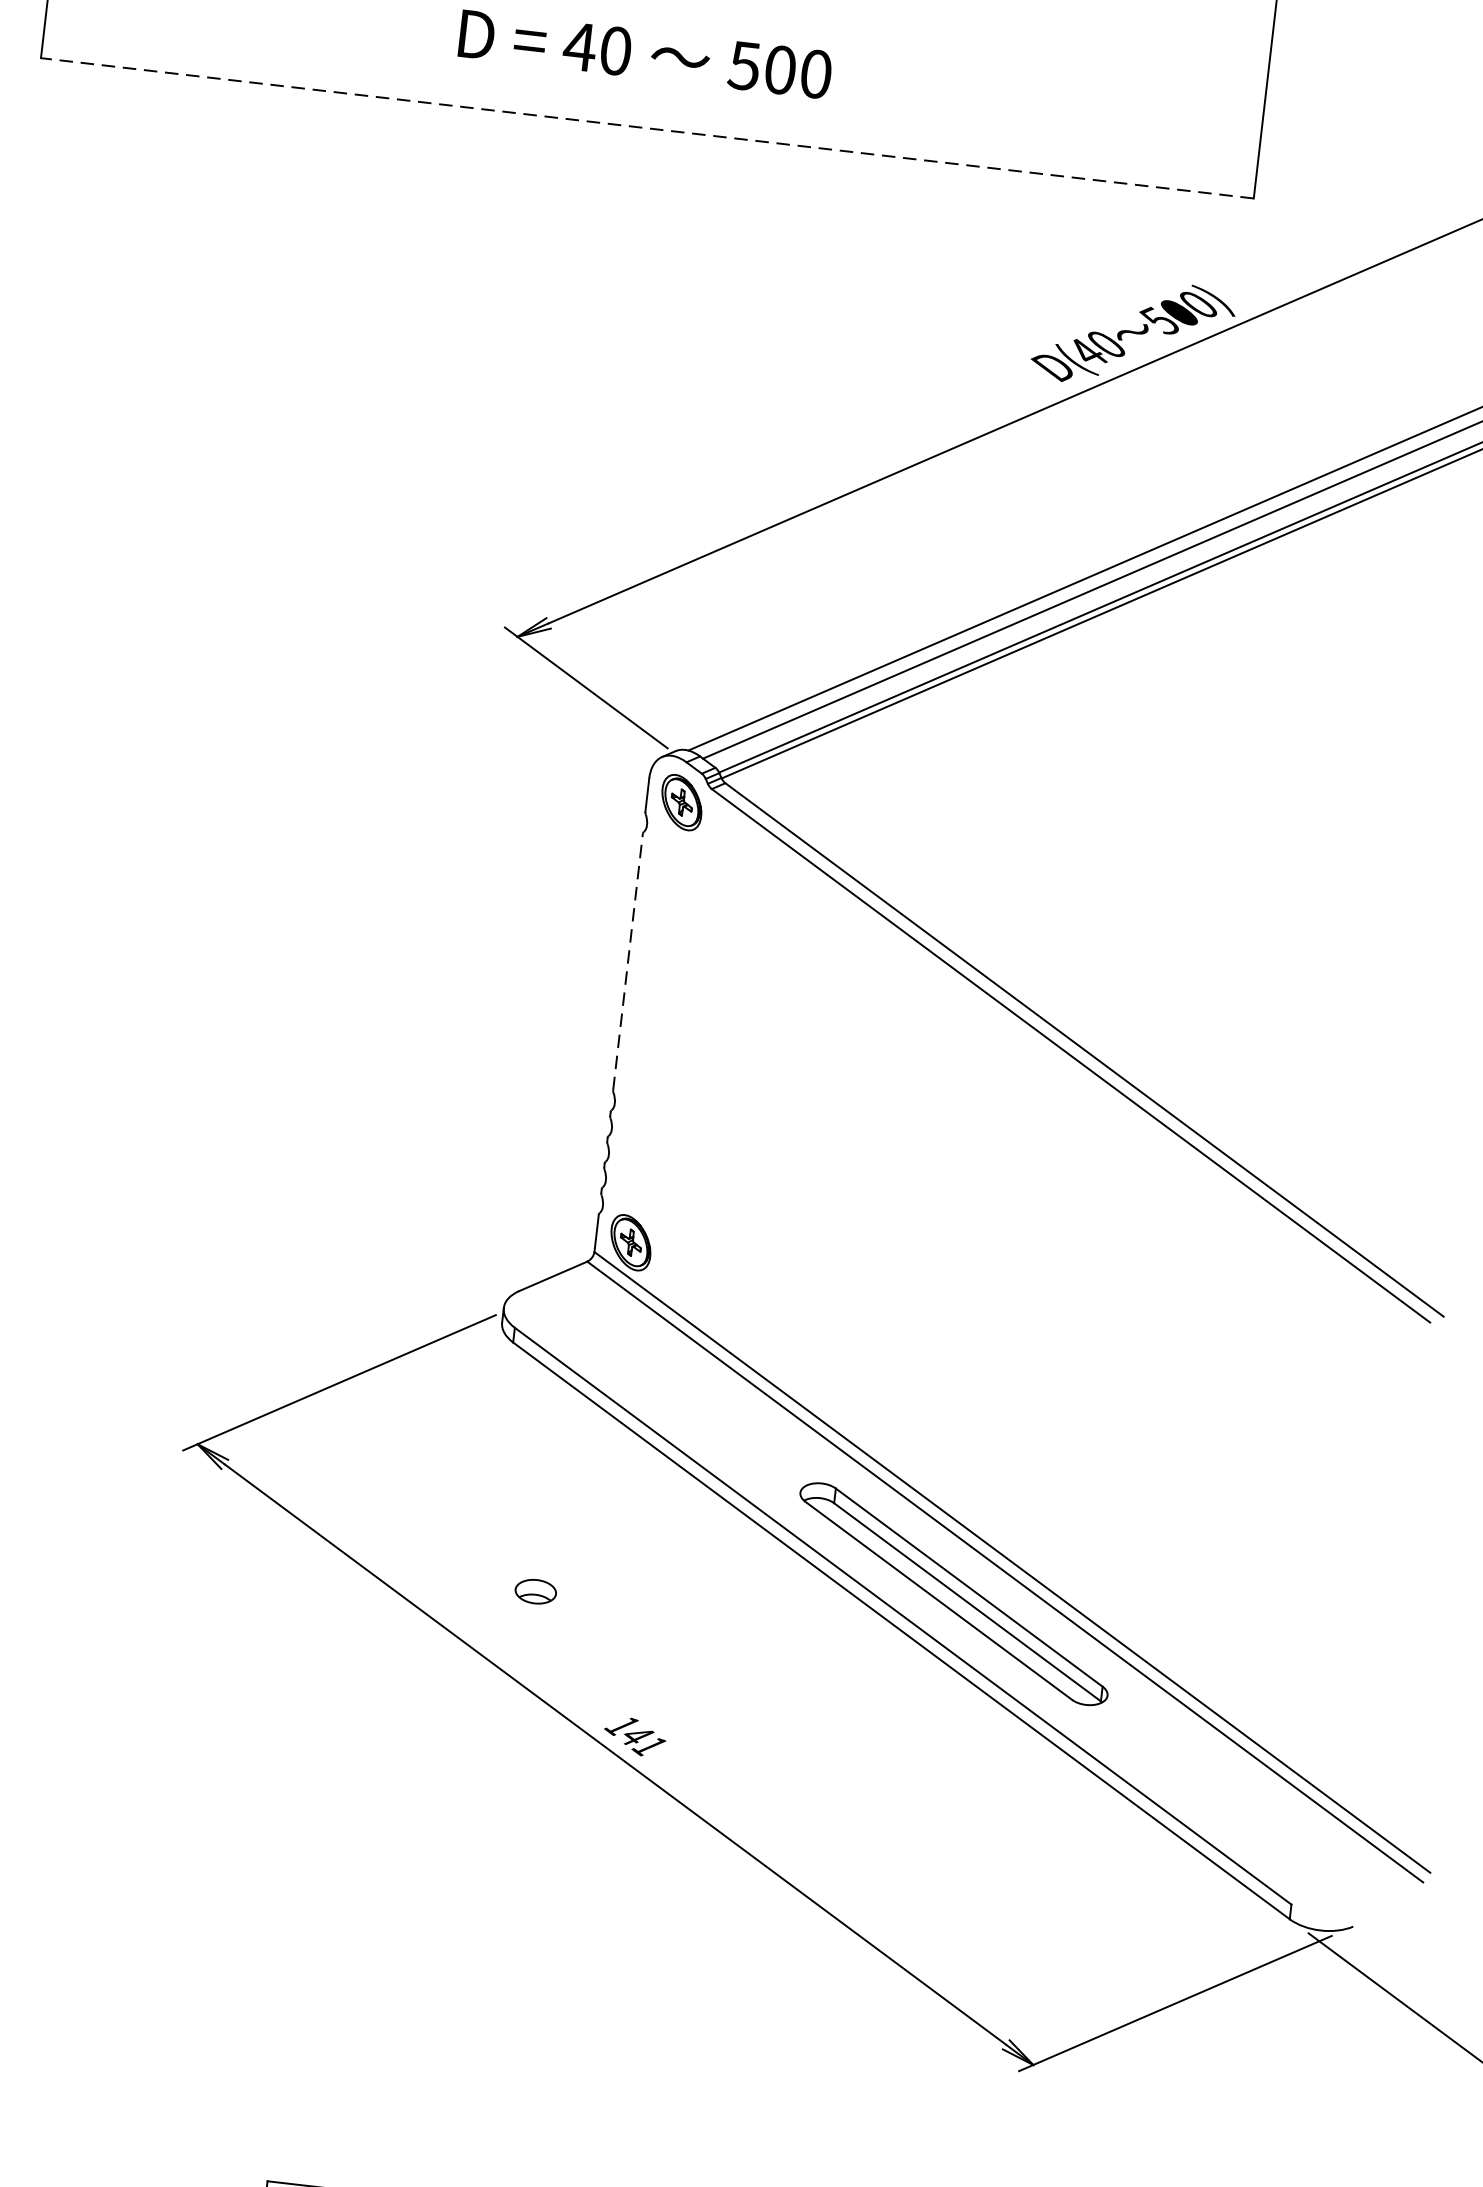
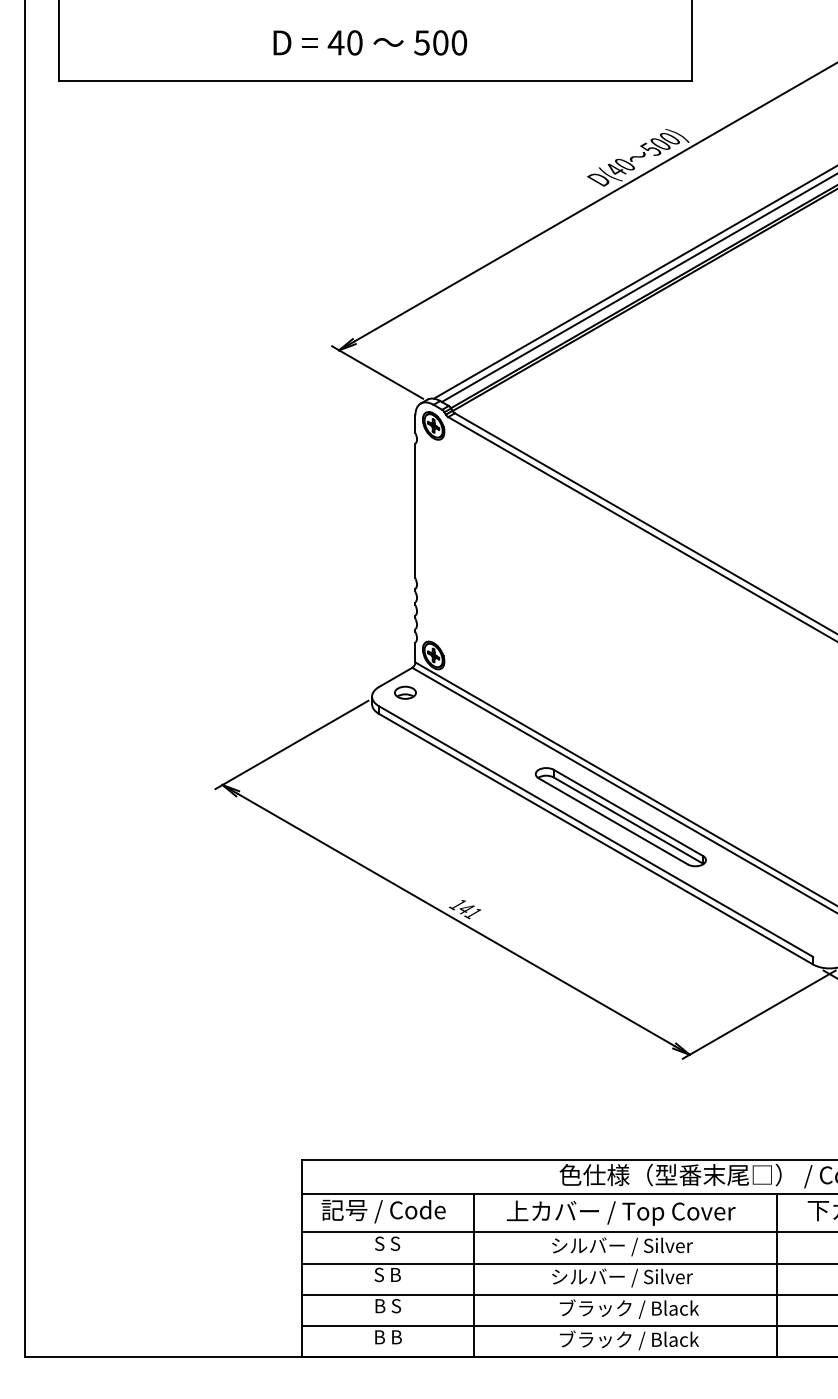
line: (647, 127) -> (375, 80), dashed -> solid
line: (628, 962) -> (415, 511), dashed -> solid
part: (535, 1591) -> (405, 692), moved

